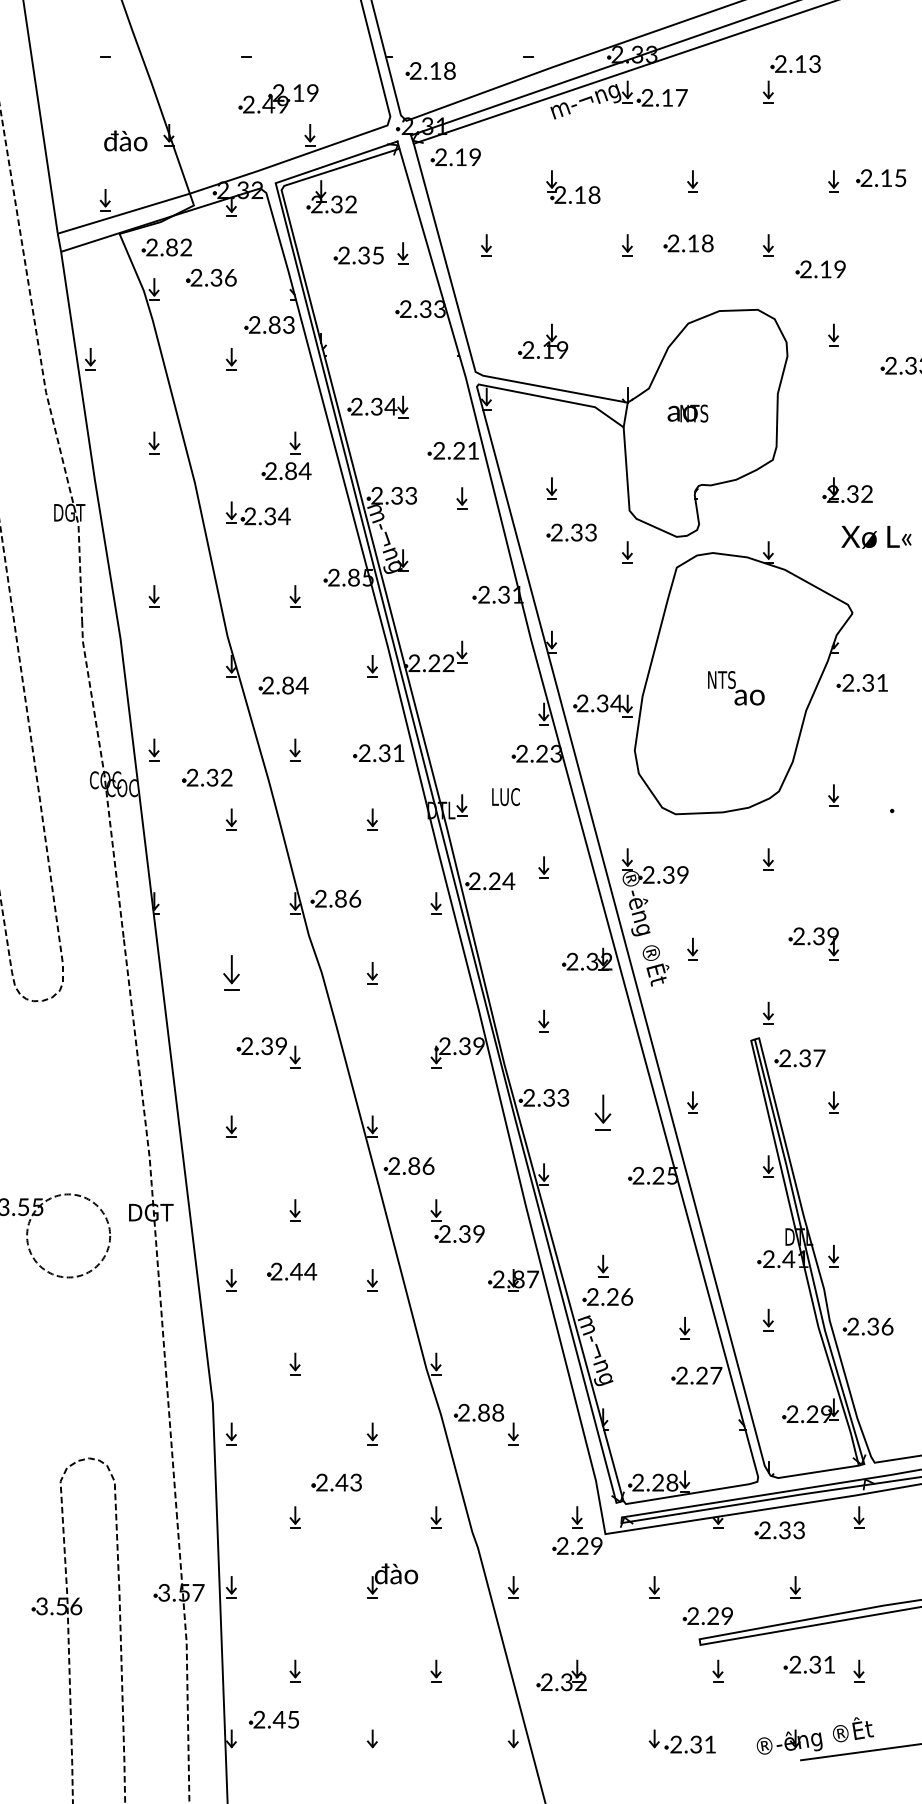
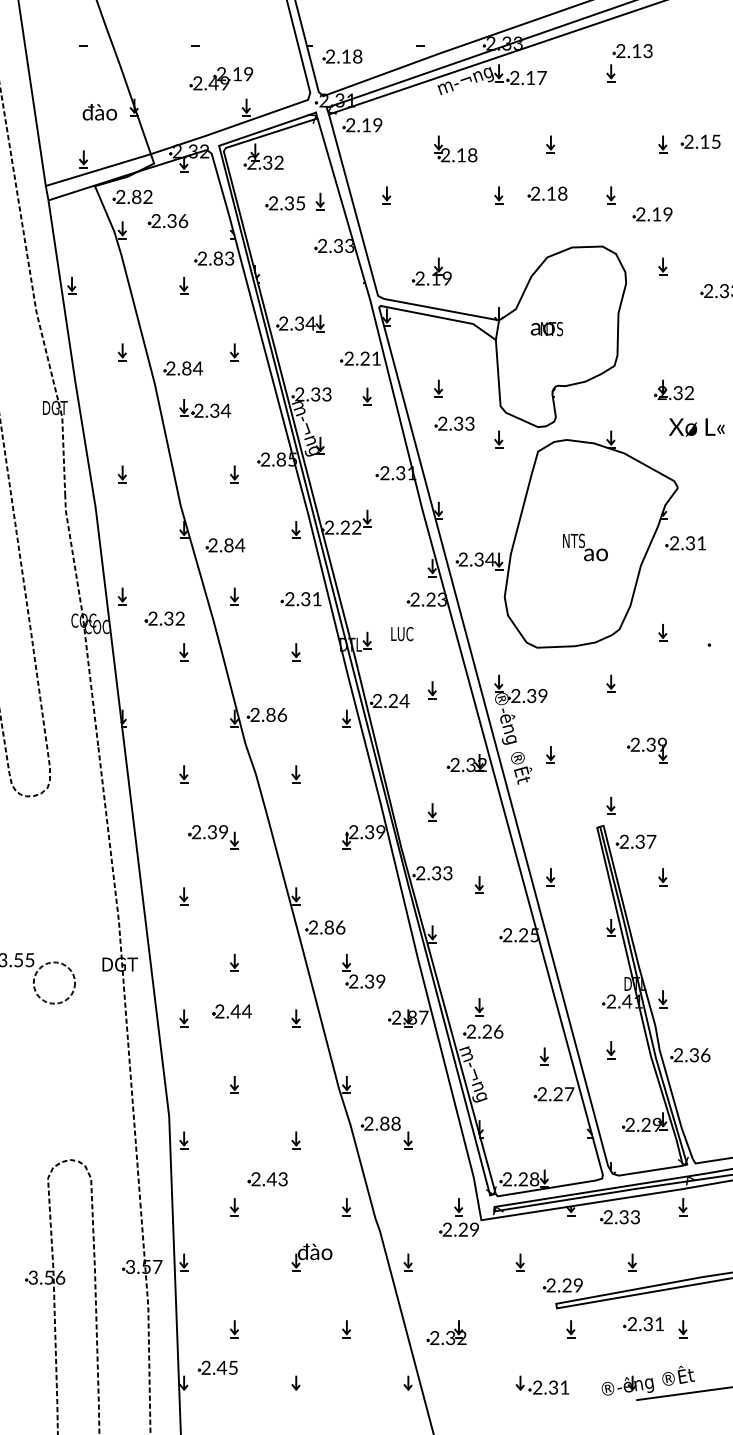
text: (286, 470) -> (183, 367), moved
part: (231, 973) -> (183, 774), size x0.62
part: (602, 1112) -> (479, 884), size x0.62
circle: (68, 1235) -> (54, 982), size x0.62

